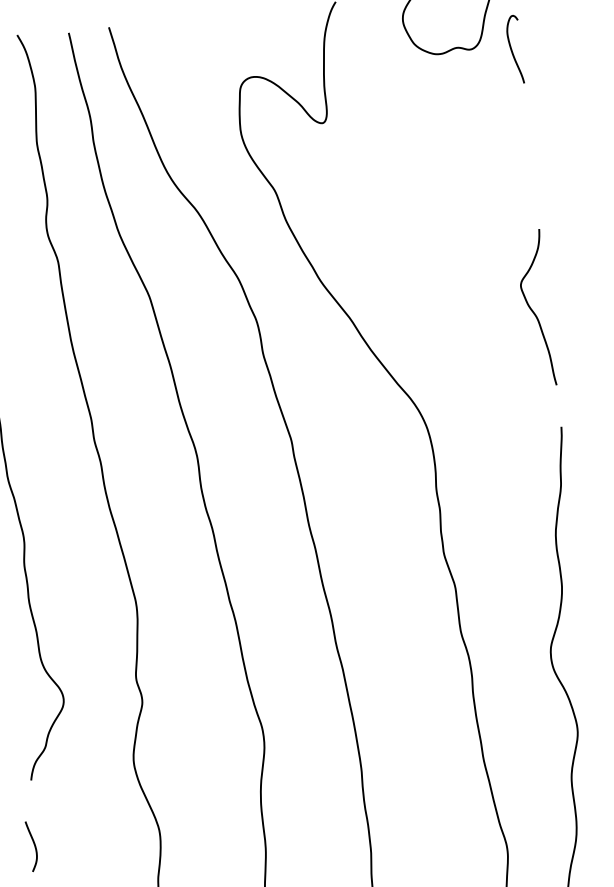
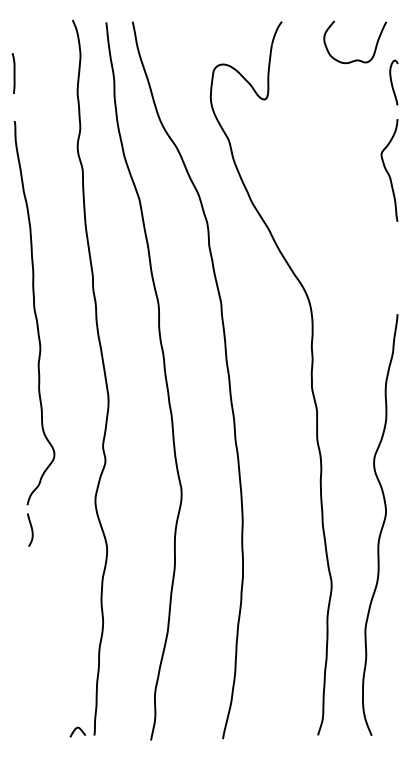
curve: (512, 49) -> (392, 82), moved
curve: (534, 310) -> (388, 171), moved
curve: (33, 845) -> (31, 529), moved

